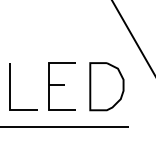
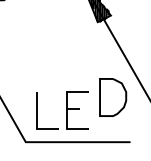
part: (107, 86) -> (113, 97), moved

